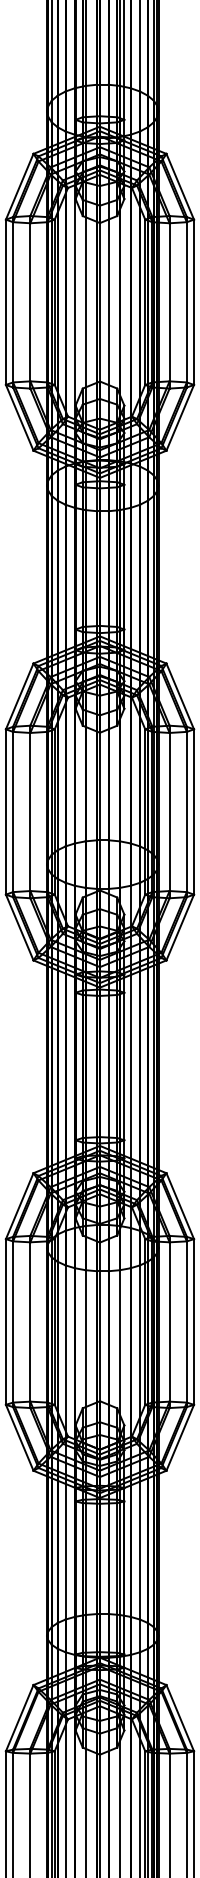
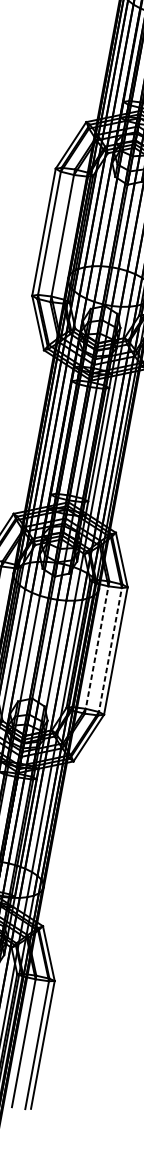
line: (169, 1321) -> (97, 647), solid -> dashed
line: (186, 1321) -> (110, 649), solid -> dashed

